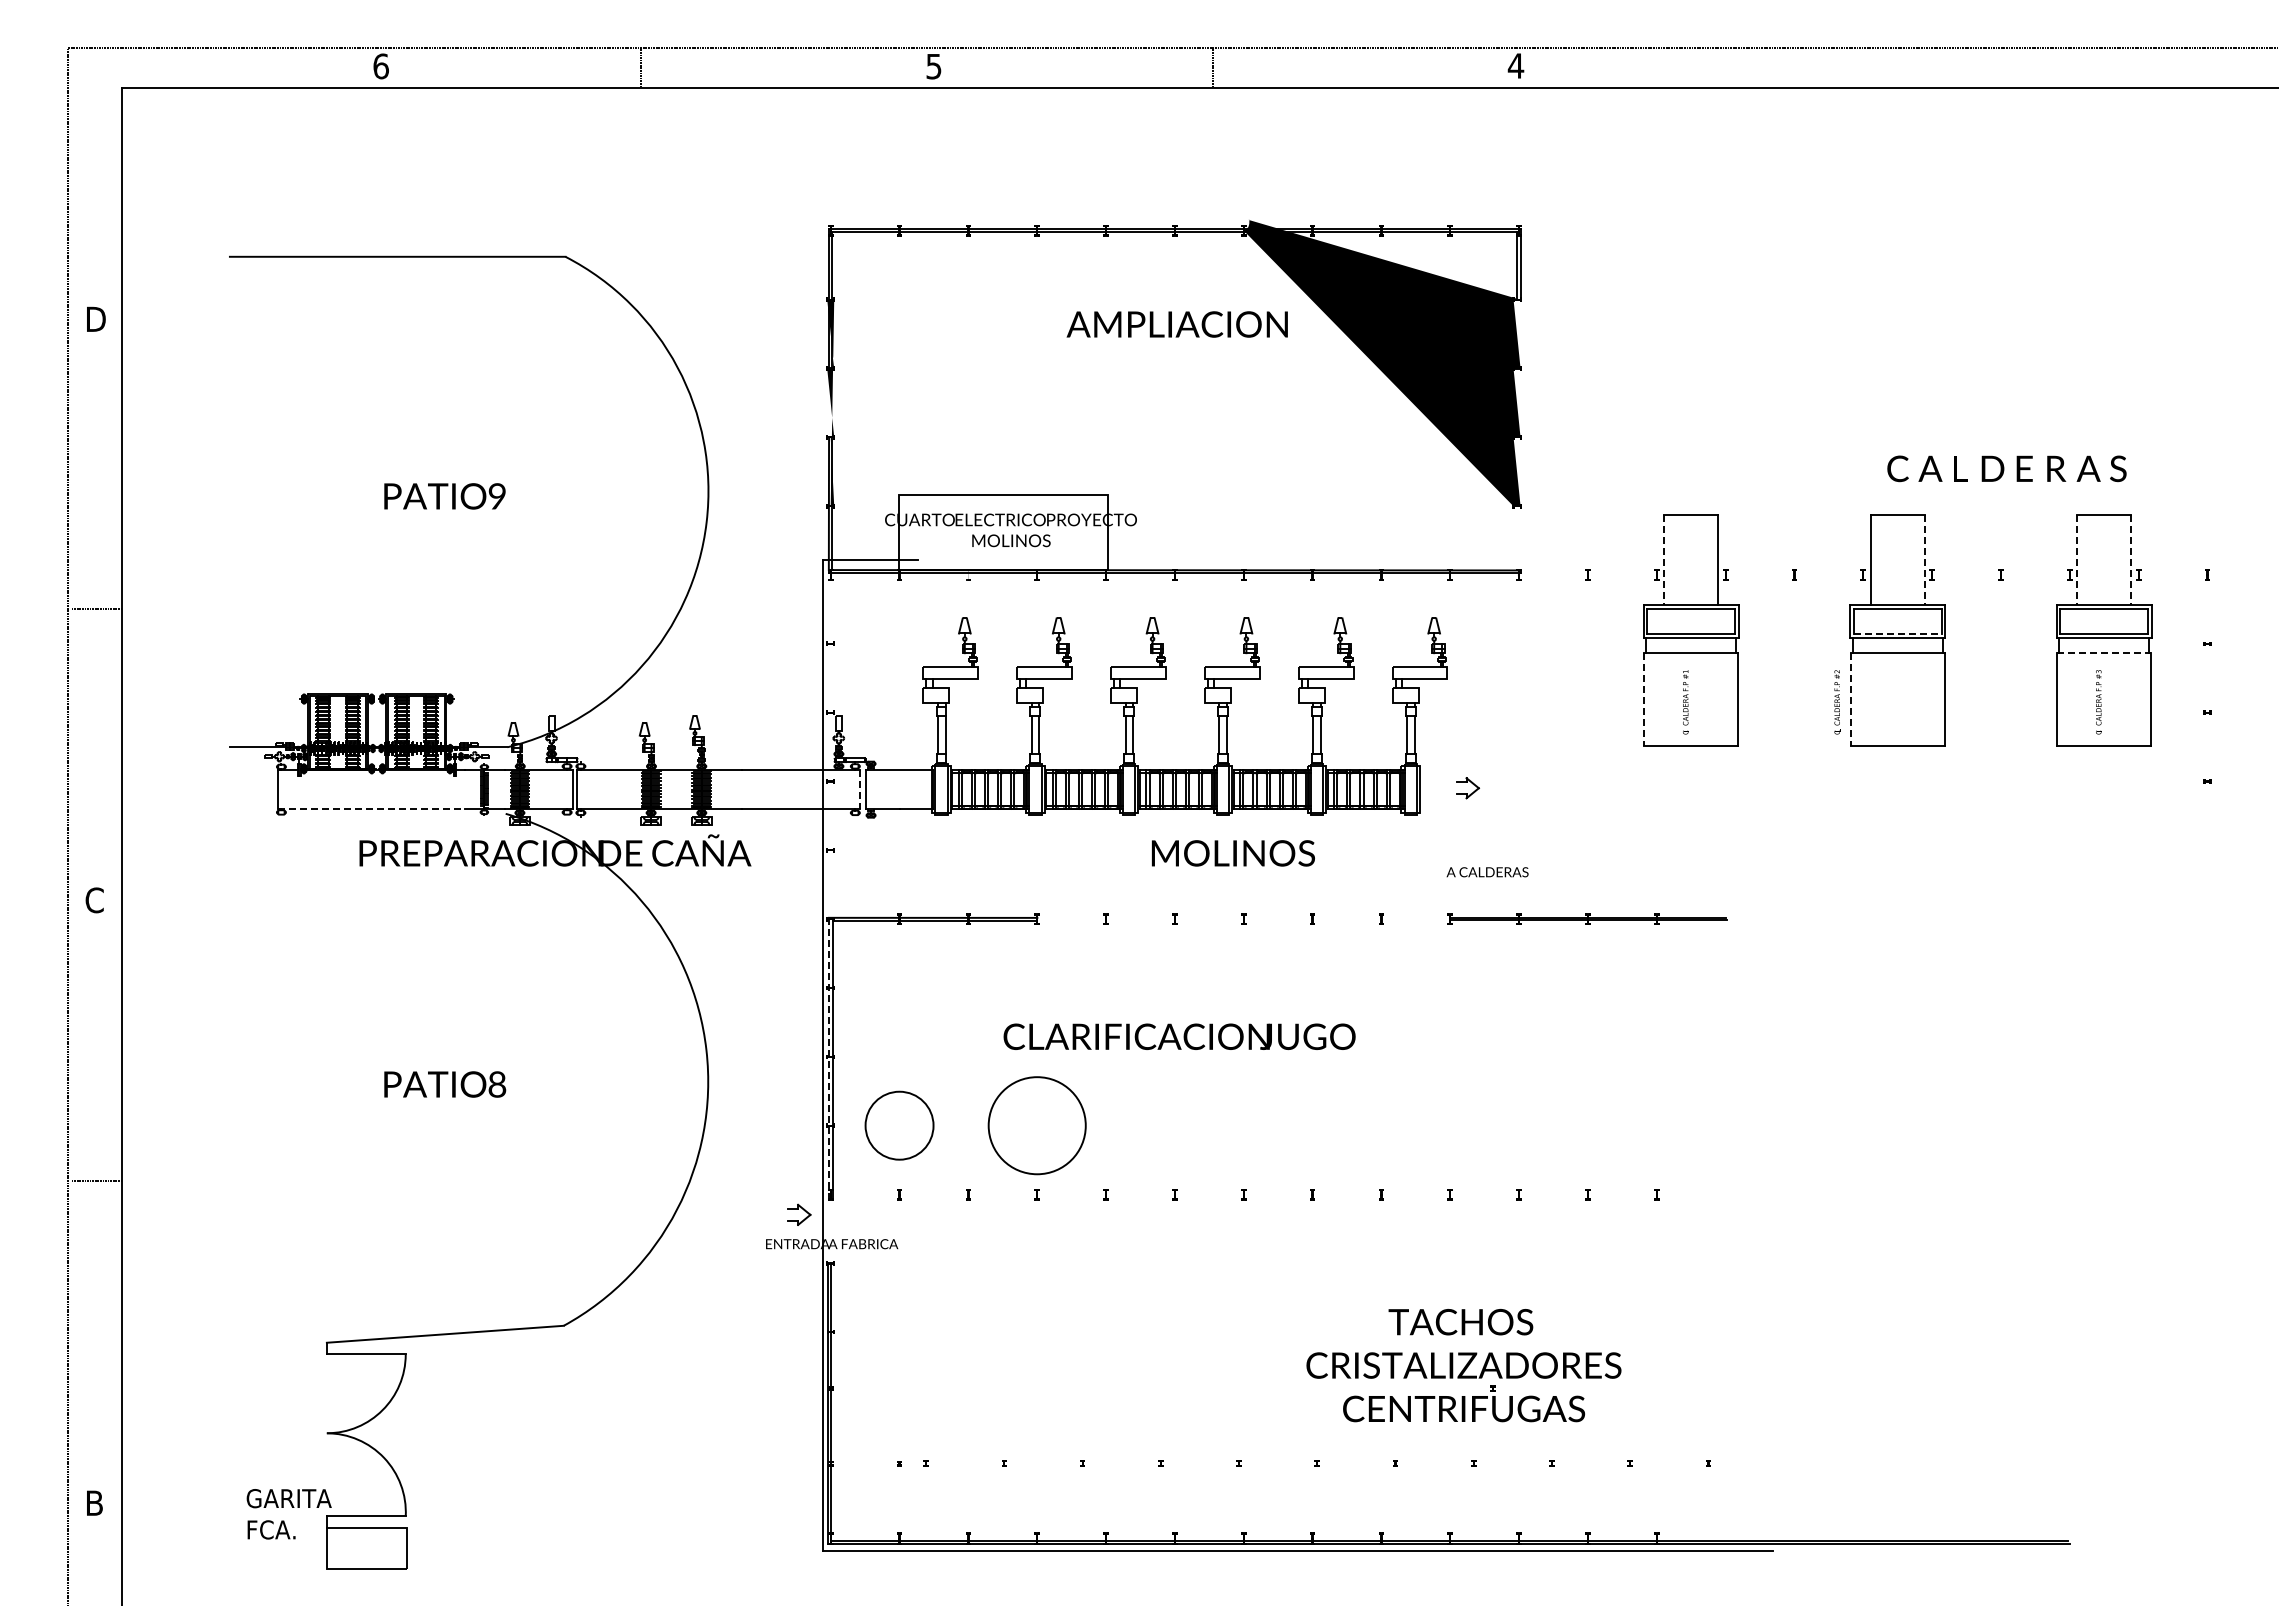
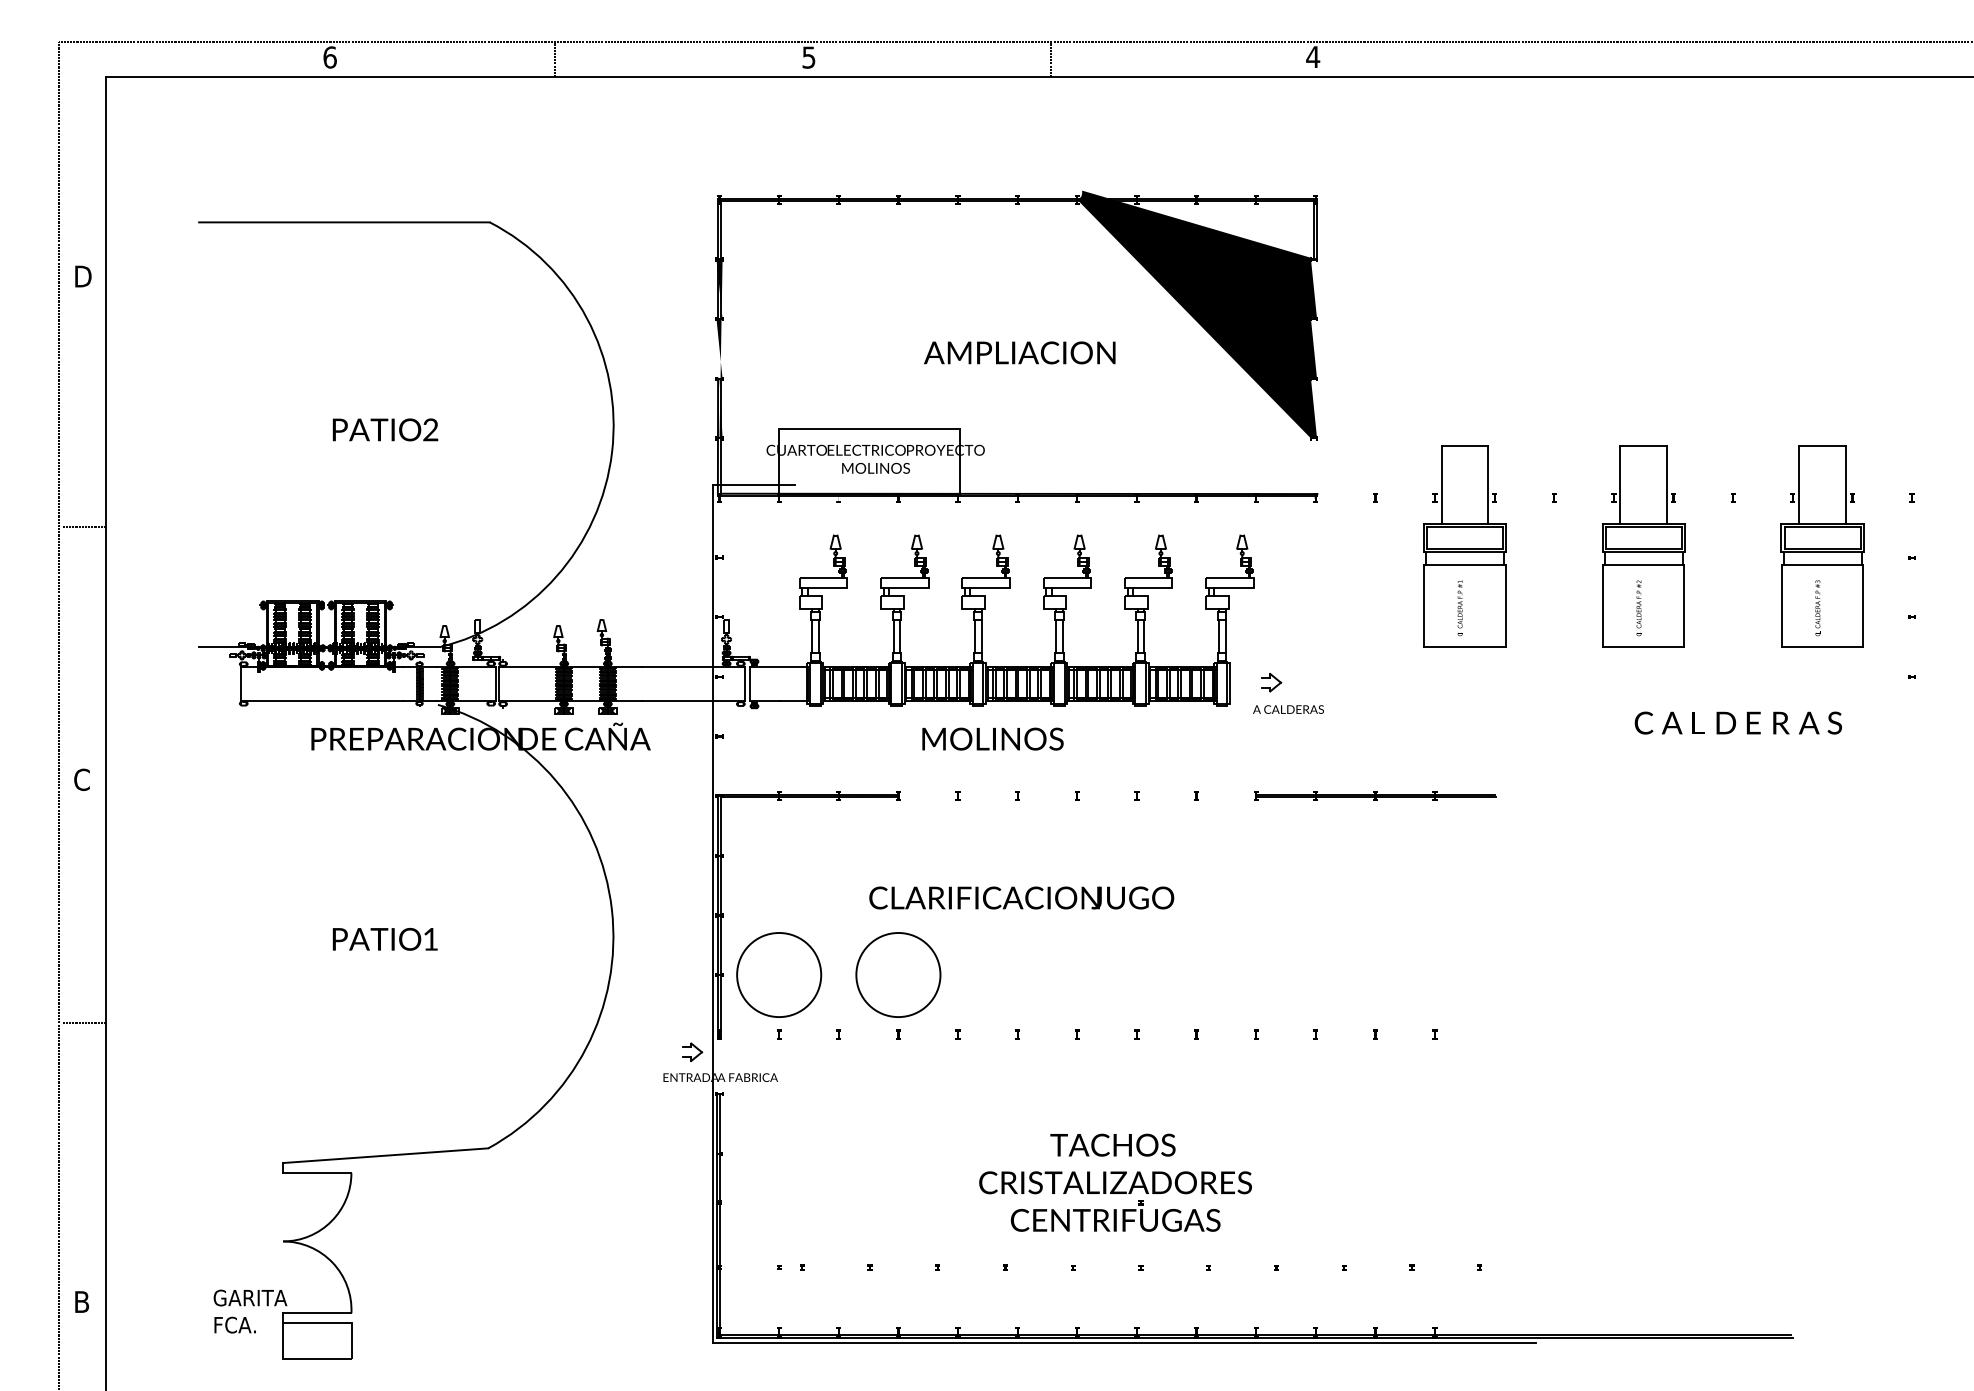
text: (1176, 324) -> (1019, 352), moved
text: (2006, 468) -> (1737, 722), moved
text: (496, 496) -> (430, 430), 9 -> 2
line: (1664, 560) -> (1441, 485), dashed -> solid
line: (1924, 560) -> (1666, 485), dashed -> solid
line: (2077, 560) -> (1799, 485), dashed -> solid
line: (2131, 560) -> (1846, 485), dashed -> solid
line: (1897, 633) -> (1643, 548), dashed -> solid
line: (2104, 652) -> (1822, 565), dashed -> solid
line: (1644, 699) -> (1424, 605), dashed -> solid
line: (1850, 699) -> (1602, 605), dashed -> solid
text: (1837, 702) -> (1639, 608), moved
line: (859, 790) -> (744, 684), dashed -> solid
line: (371, 808) -> (321, 700), dashed -> solid
text: (1233, 853) -> (993, 739), moved
text: (1487, 872) -> (1288, 709), moved
line: (828, 1058) -> (717, 916), dashed -> solid
text: (497, 1084) -> (430, 939), 8 -> 1
circle: (899, 1125) -> (779, 974), size x1.43
part: (1463, 1365) -> (1115, 1182), moved

